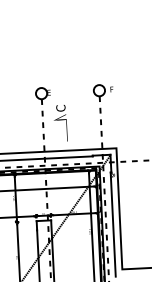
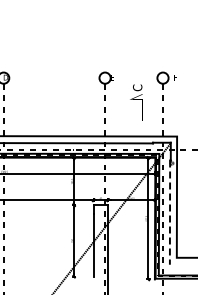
text: (60, 123) -> (136, 102), moved
line: (113, 225) -> (170, 213), solid -> dashed

